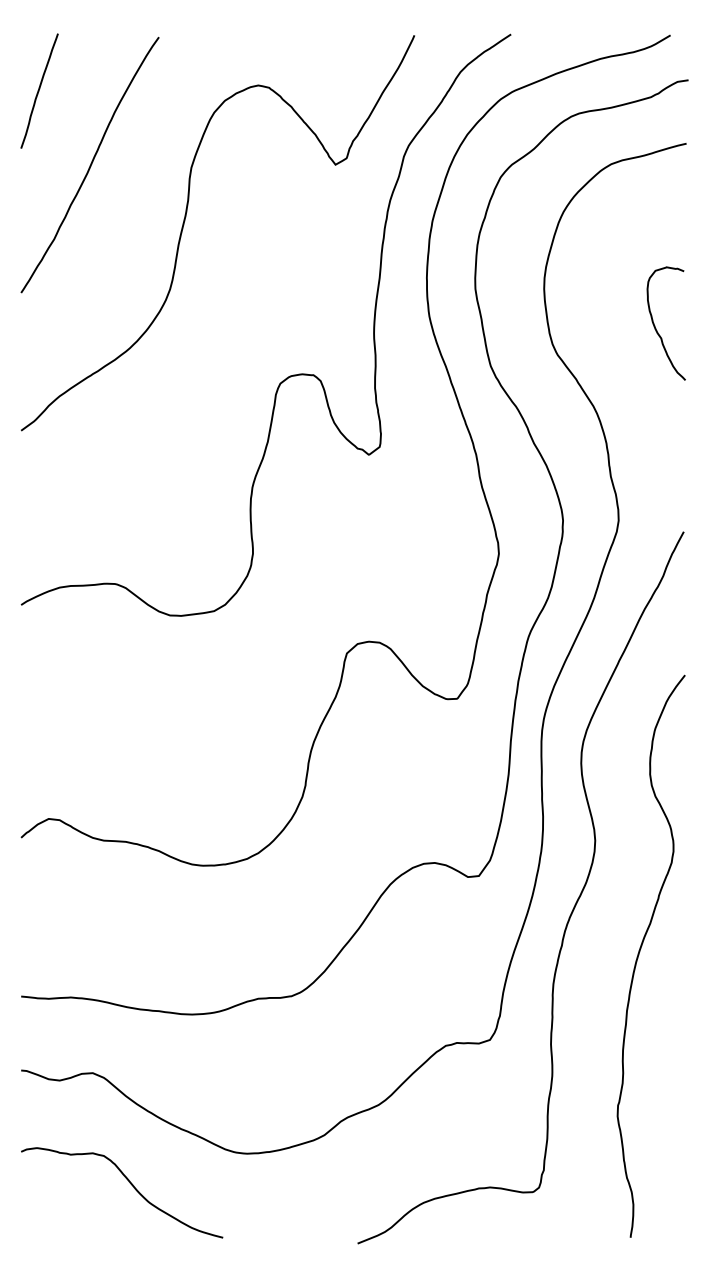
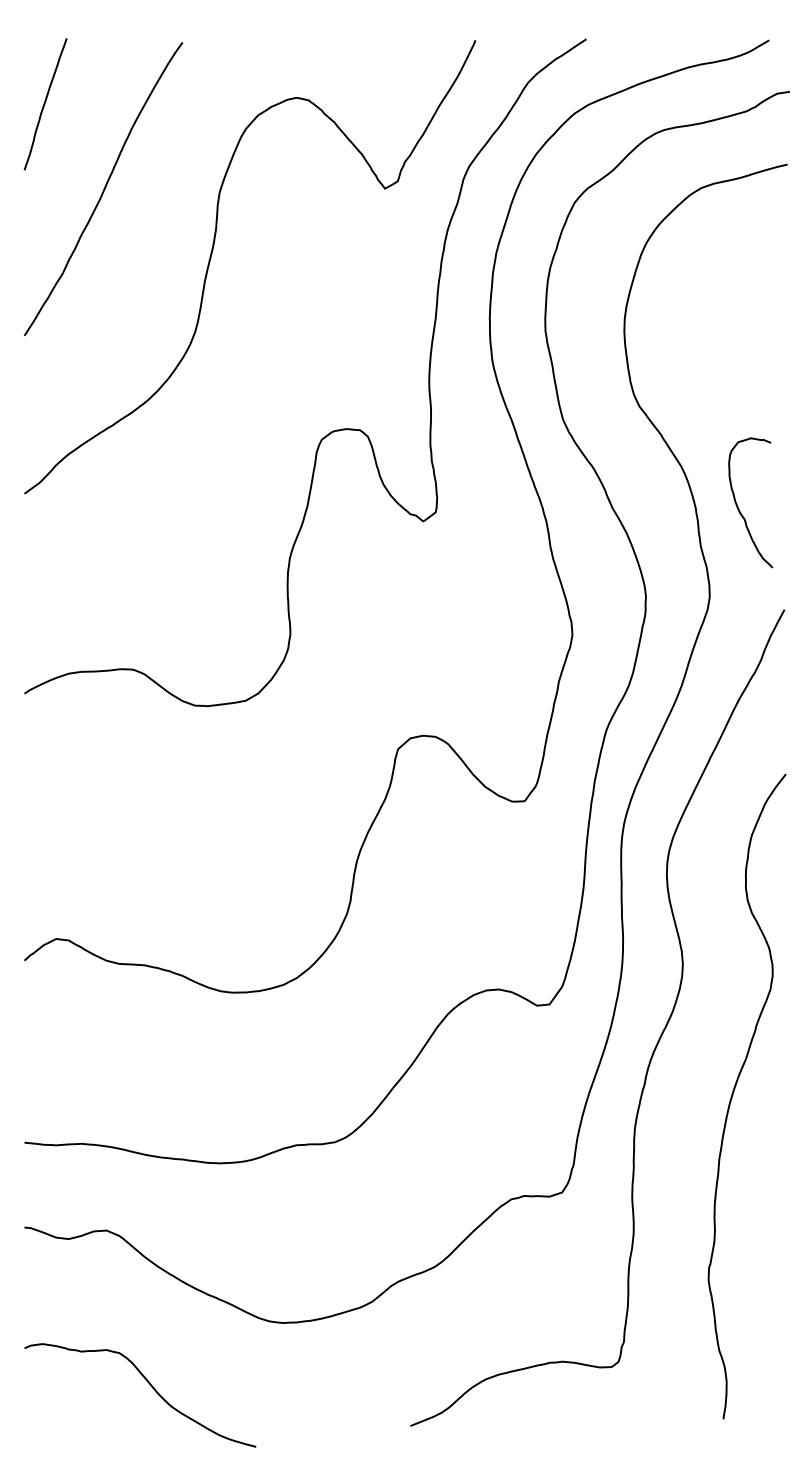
curve: (655, 325) -> (738, 504), moved
curve: (130, 1184) -> (149, 1385), moved

